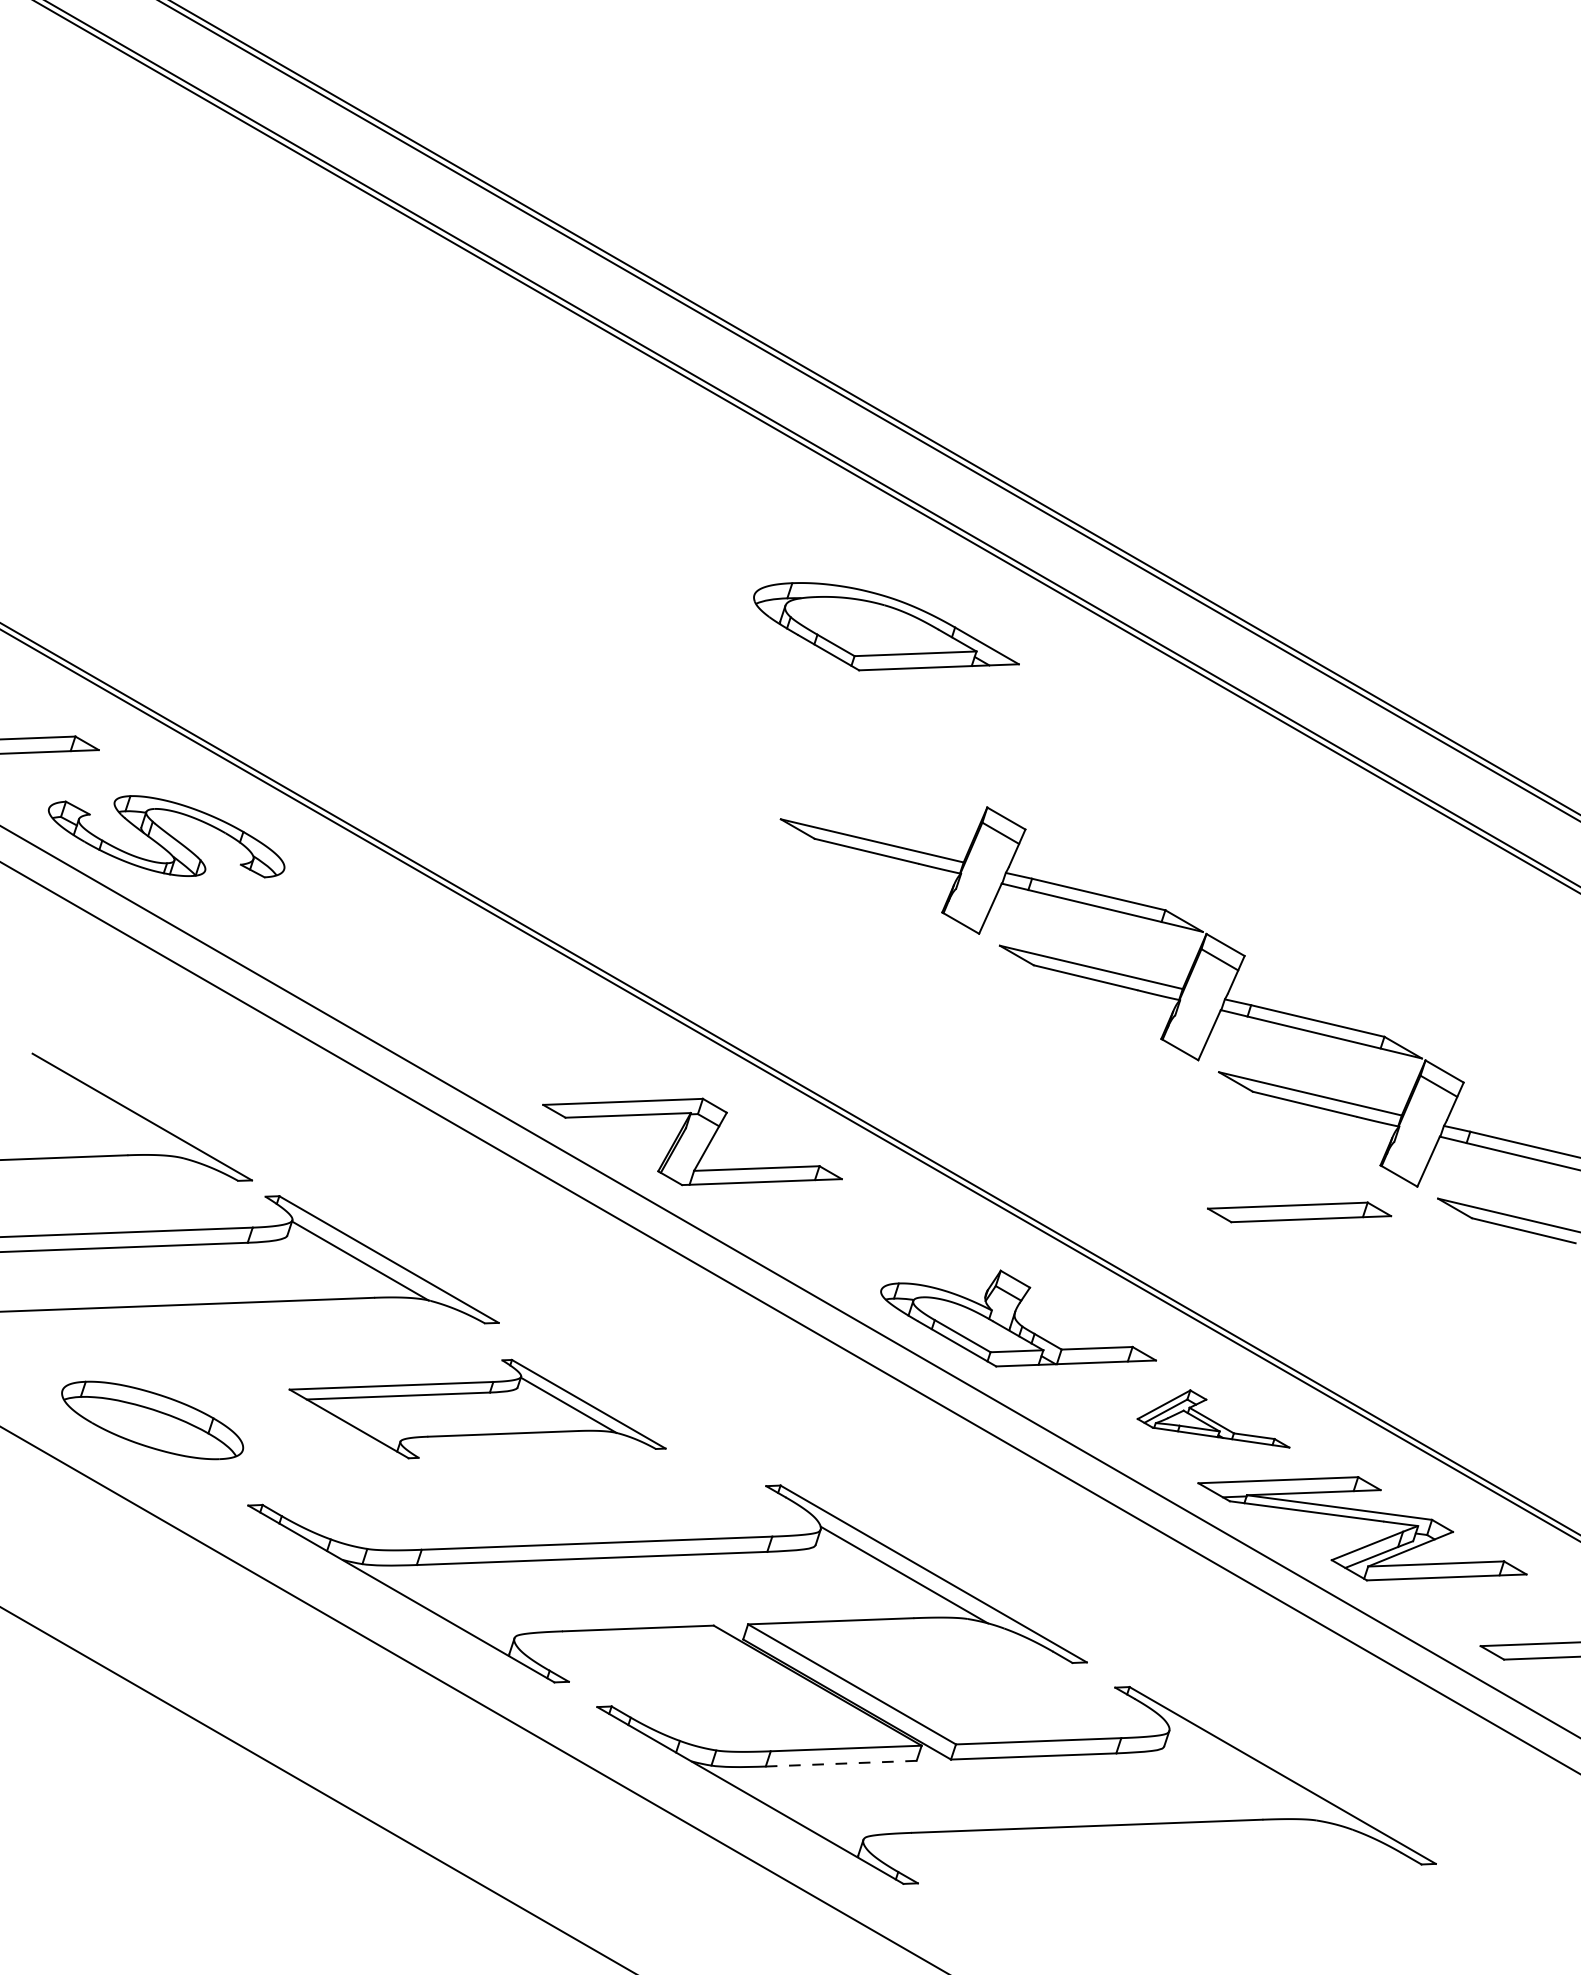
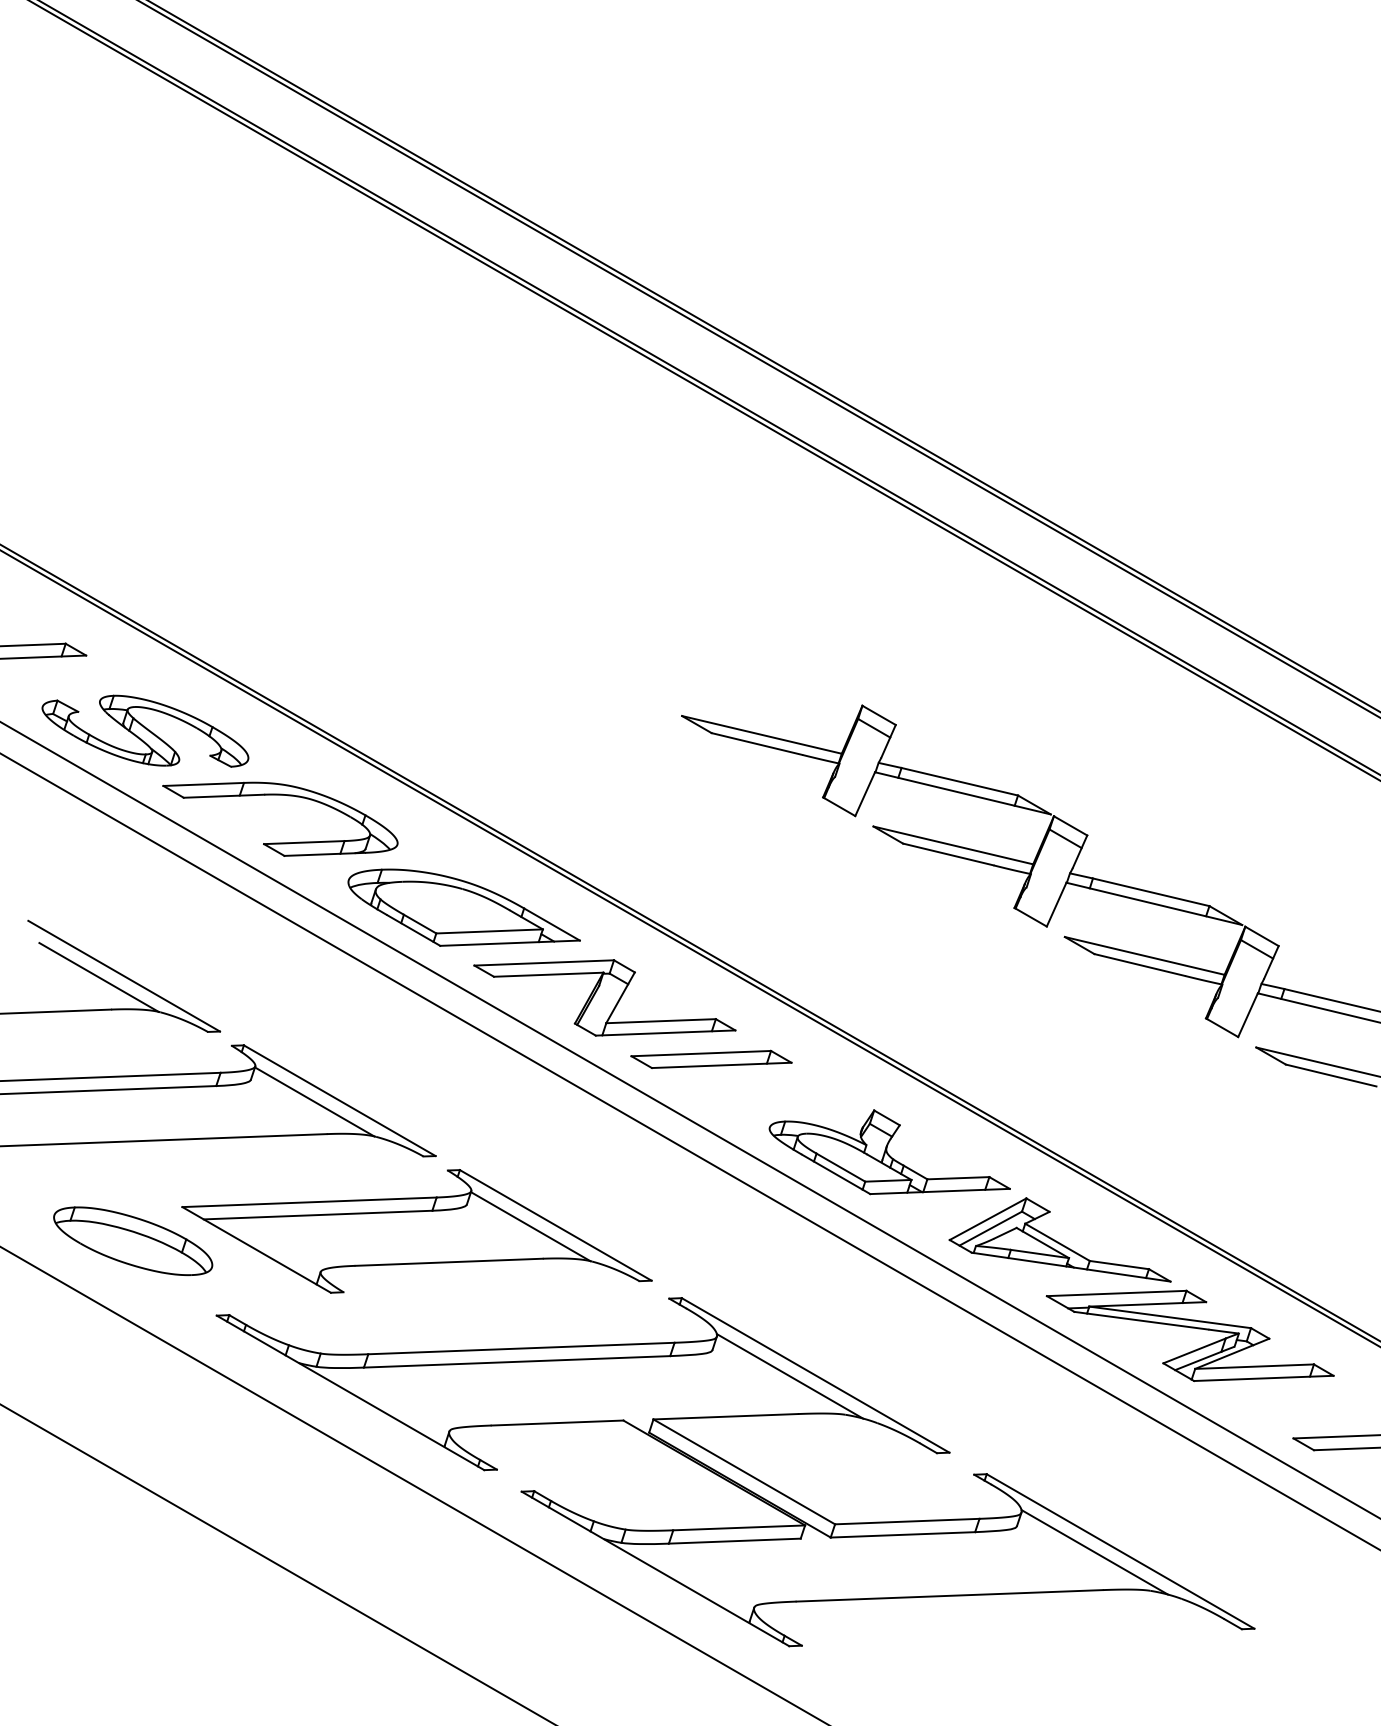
part: (886, 626) -> (464, 907), moved
part: (321, 910) -> (280, 795), added
line: (113, 1118) -> (99, 977), added
part: (1299, 1212) -> (711, 1059), moved
part: (477, 1408) -> (417, 1230), size x1.43
part: (1213, 1418) -> (1060, 1239), size x1.67
line: (841, 1763) -> (735, 1540), dashed -> solid
line: (1253, 1776) -> (1095, 1552), added

